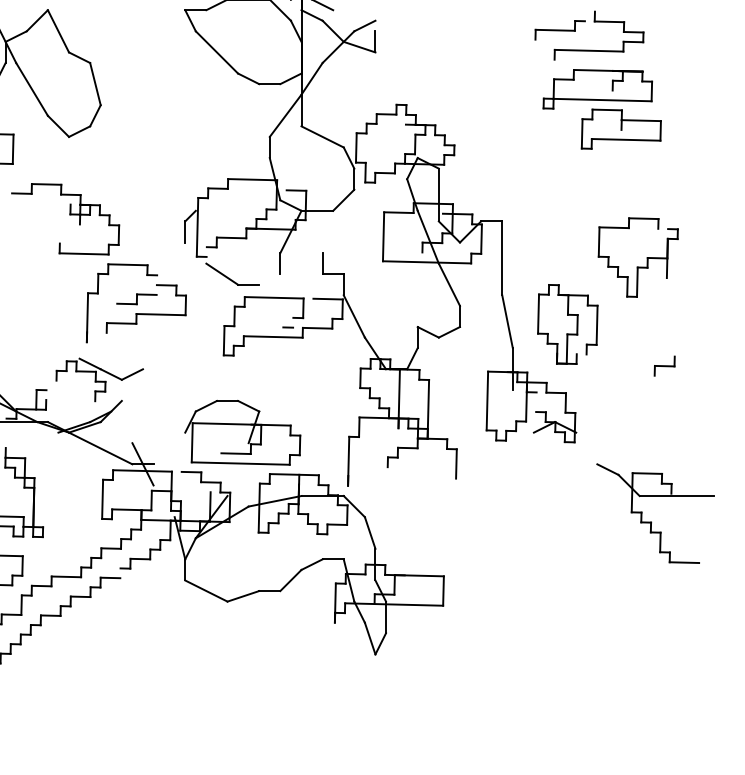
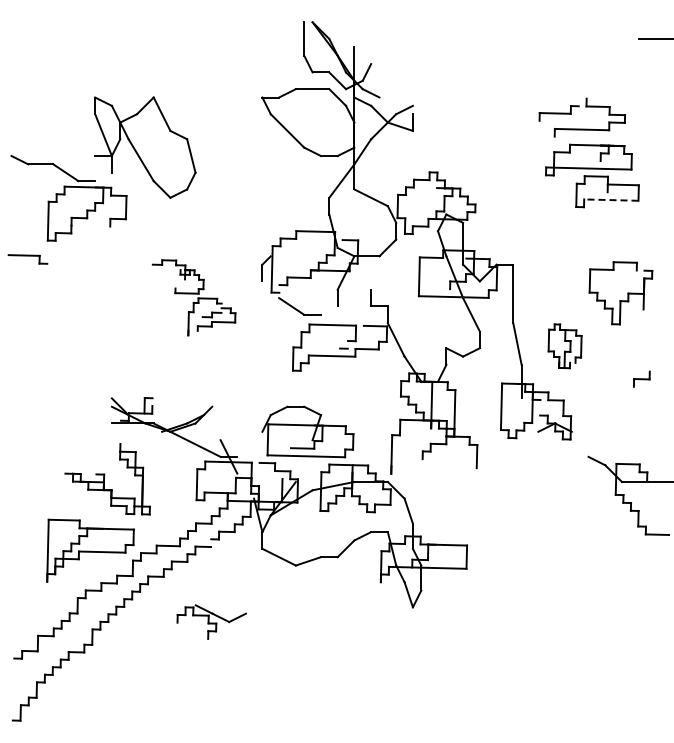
line: (625, 140) -> (610, 200), solid -> dashed
part: (98, 262) -> (193, 297), size x0.6
part: (566, 324) -> (564, 346), size x0.7
part: (99, 379) -> (211, 621), moved

